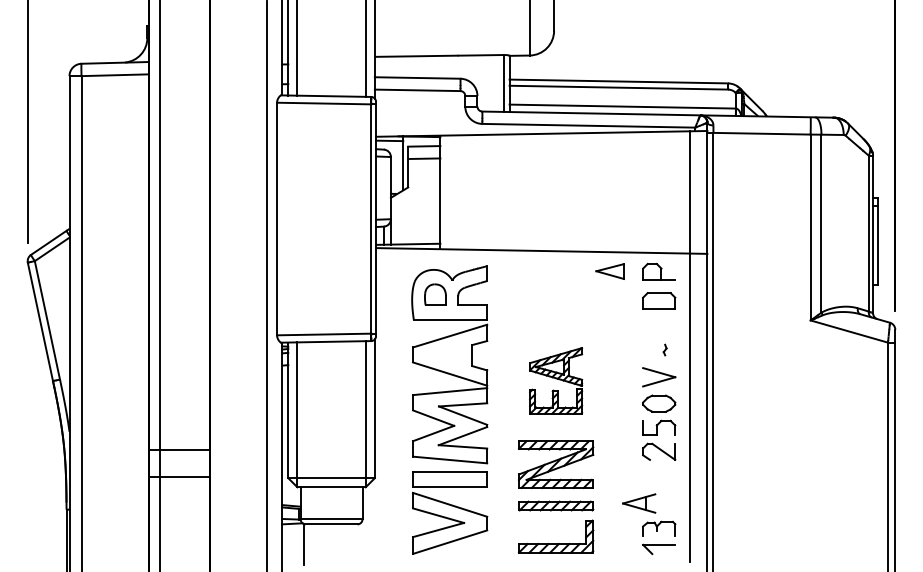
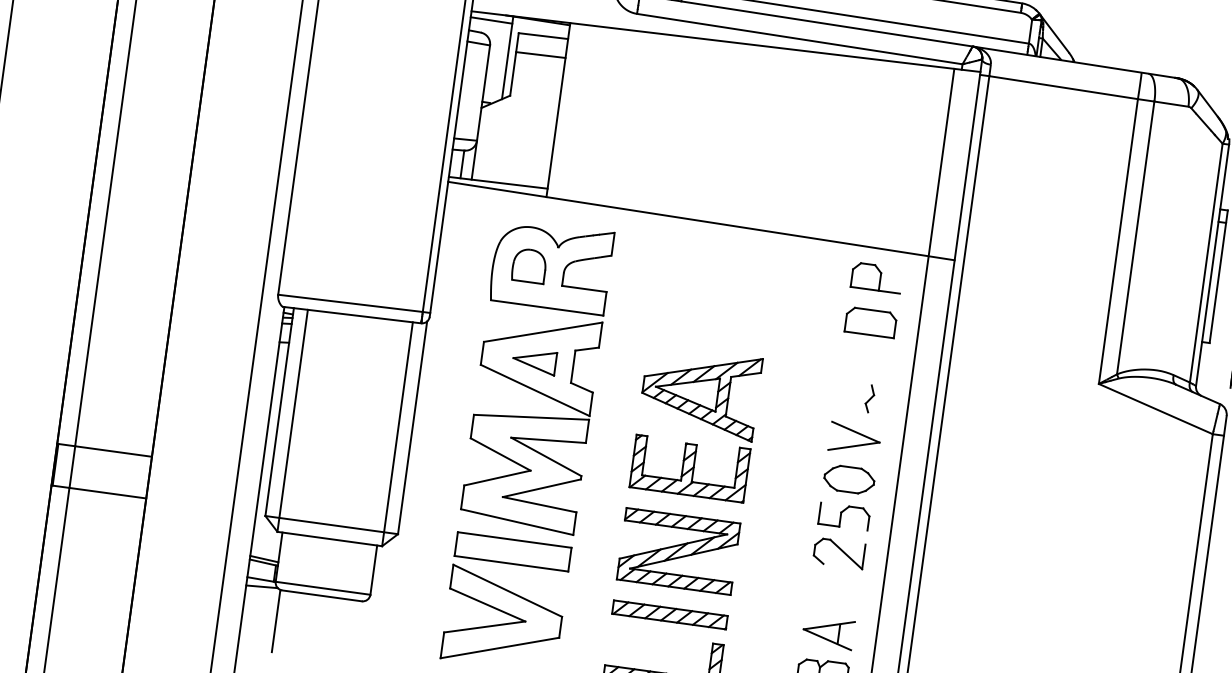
part: (609, 271) -> (533, 361), moved
part: (664, 349) -> (868, 397), size x1.67
part: (555, 380) -> (695, 422), size x1.43
part: (639, 503) -> (828, 632), moved

